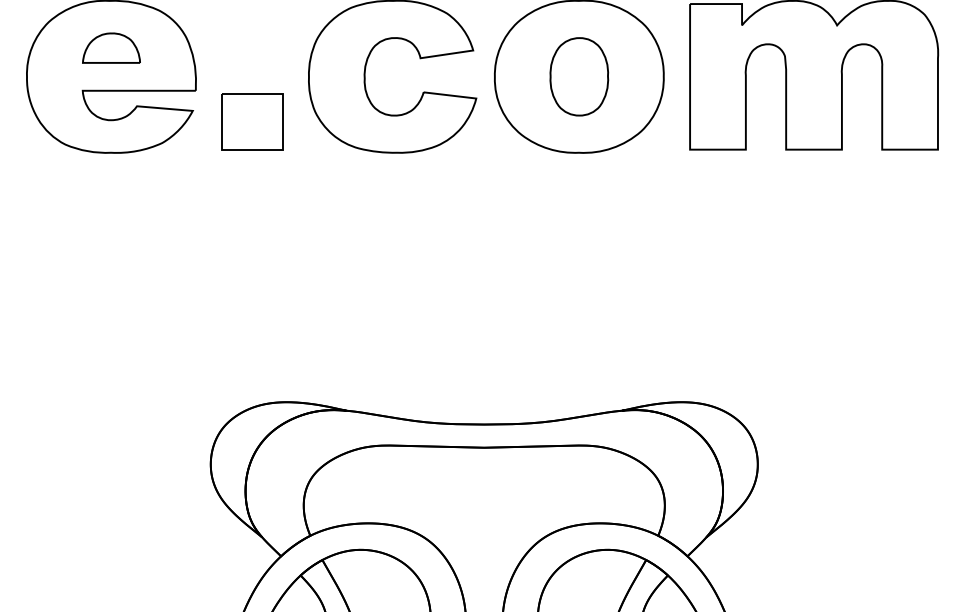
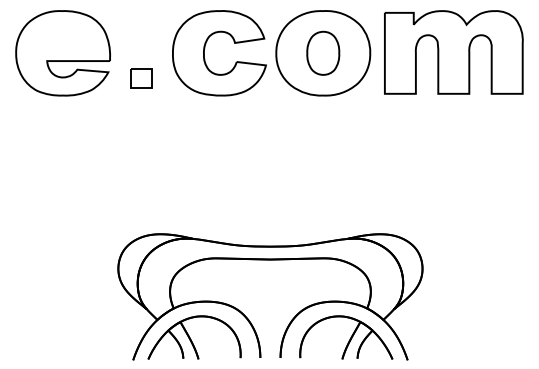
part: (110, 48) -> (62, 37), removed
part: (252, 122) -> (141, 78), size x0.6

